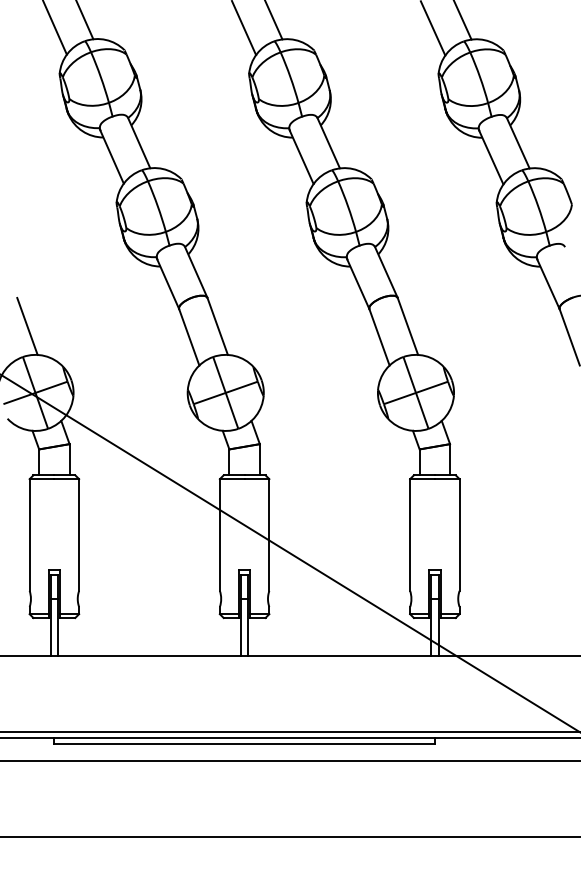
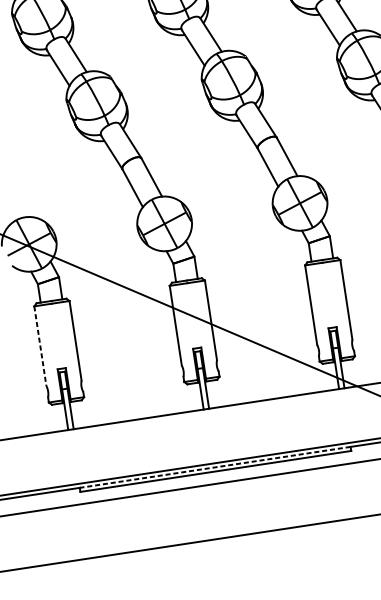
line: (27, 325) -> (16, 197), removed
line: (29, 535) -> (40, 346), solid -> dashed
line: (244, 737) -> (215, 467), solid -> dashed

